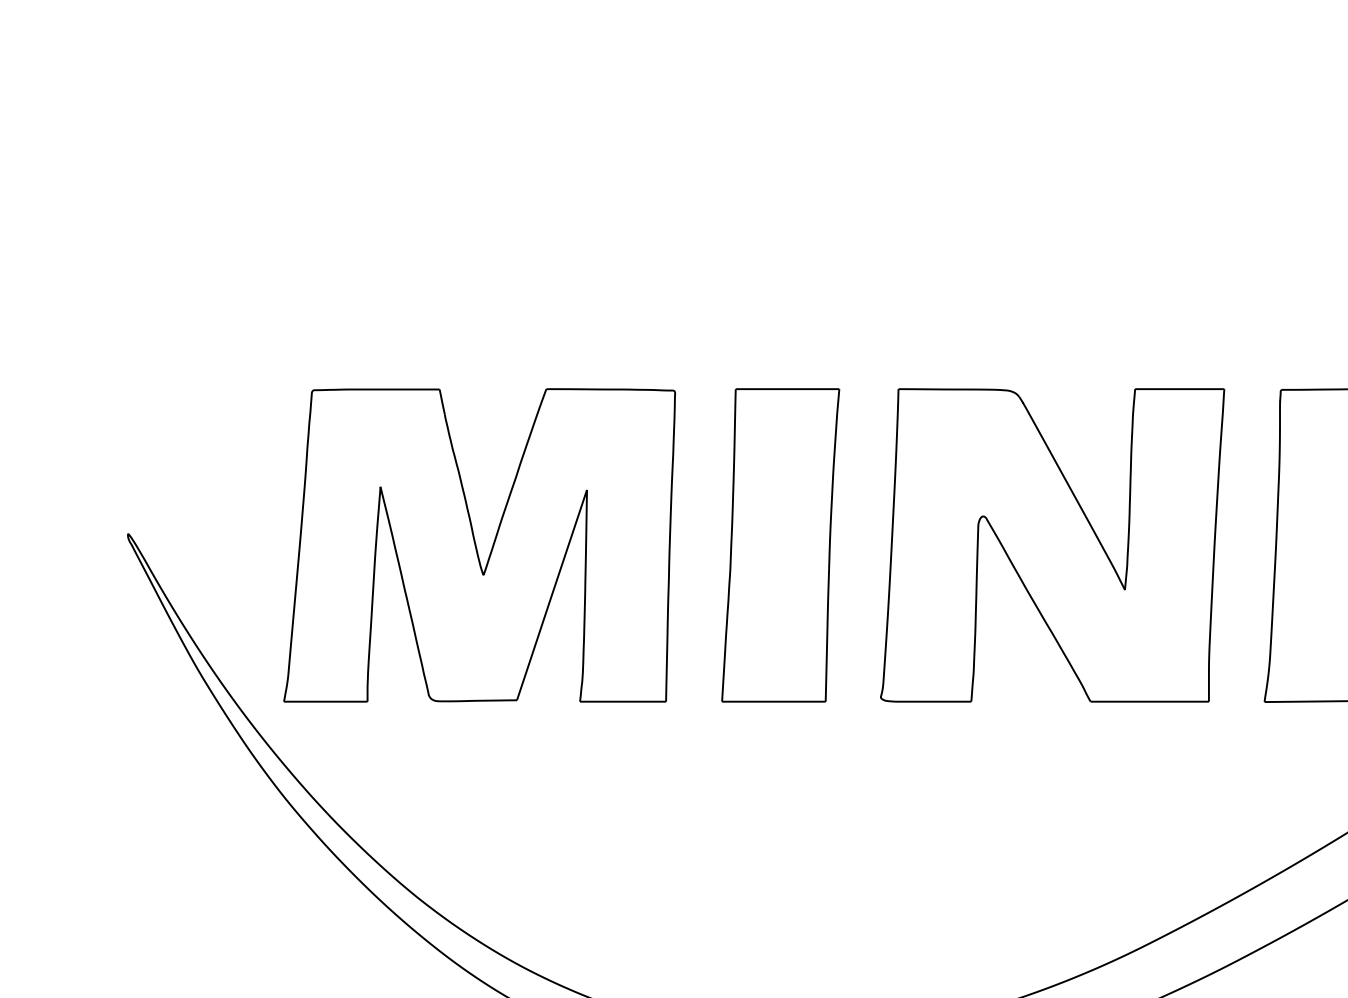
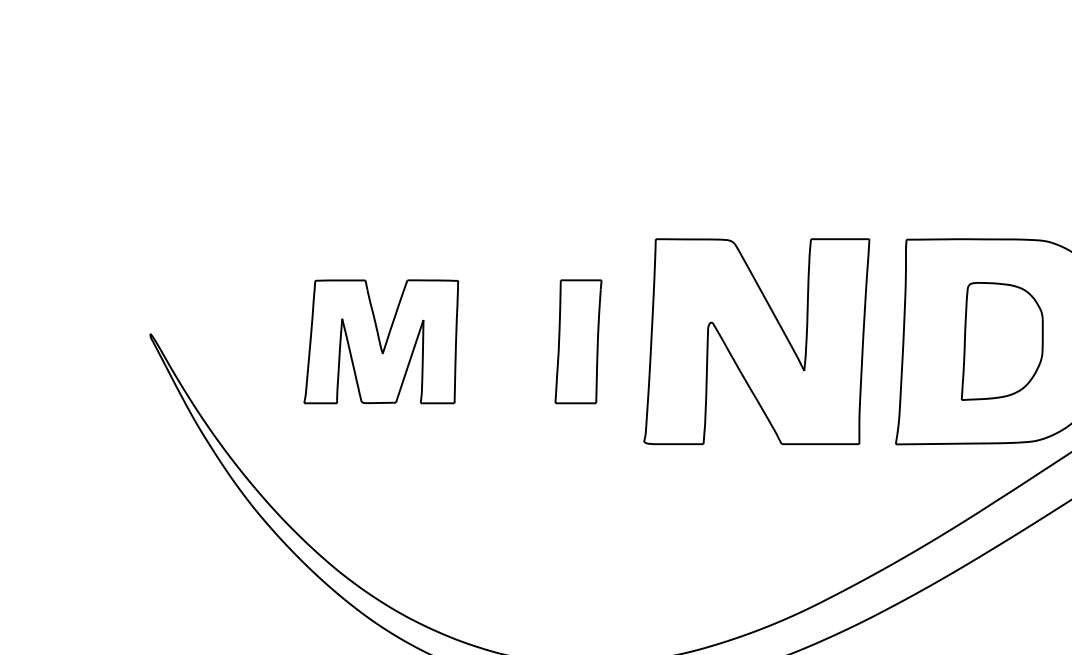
part: (480, 545) -> (381, 341), size x0.6
part: (780, 545) -> (578, 341), size x0.6

